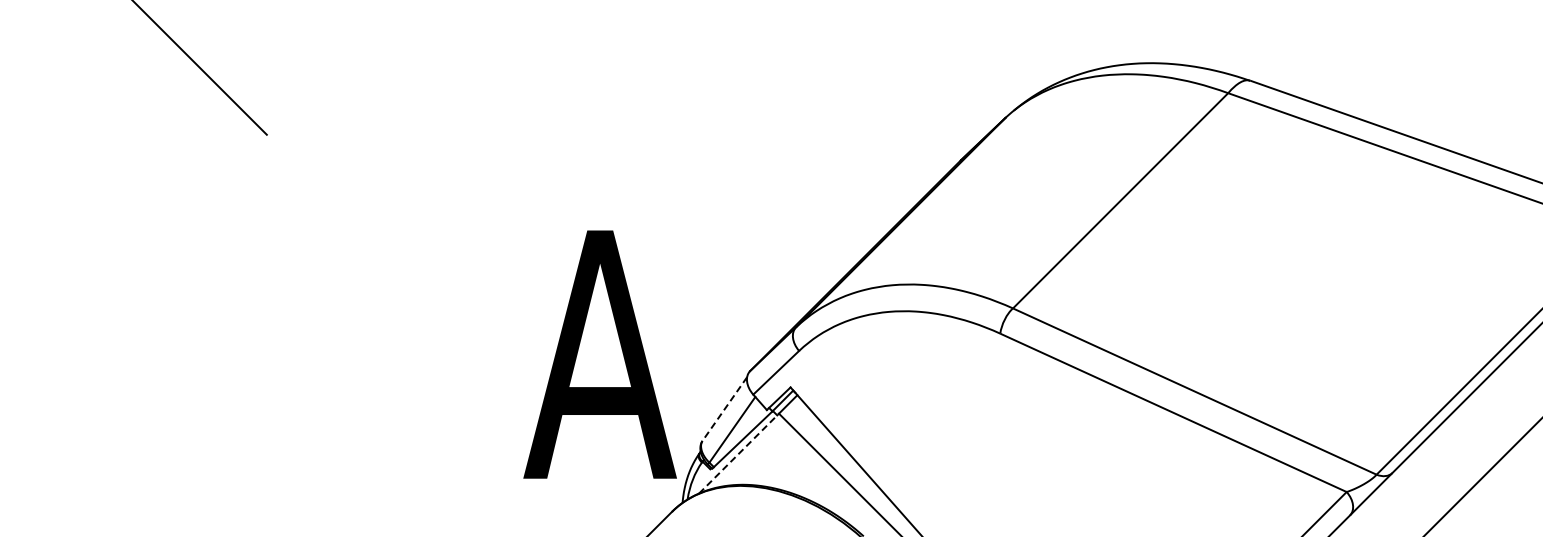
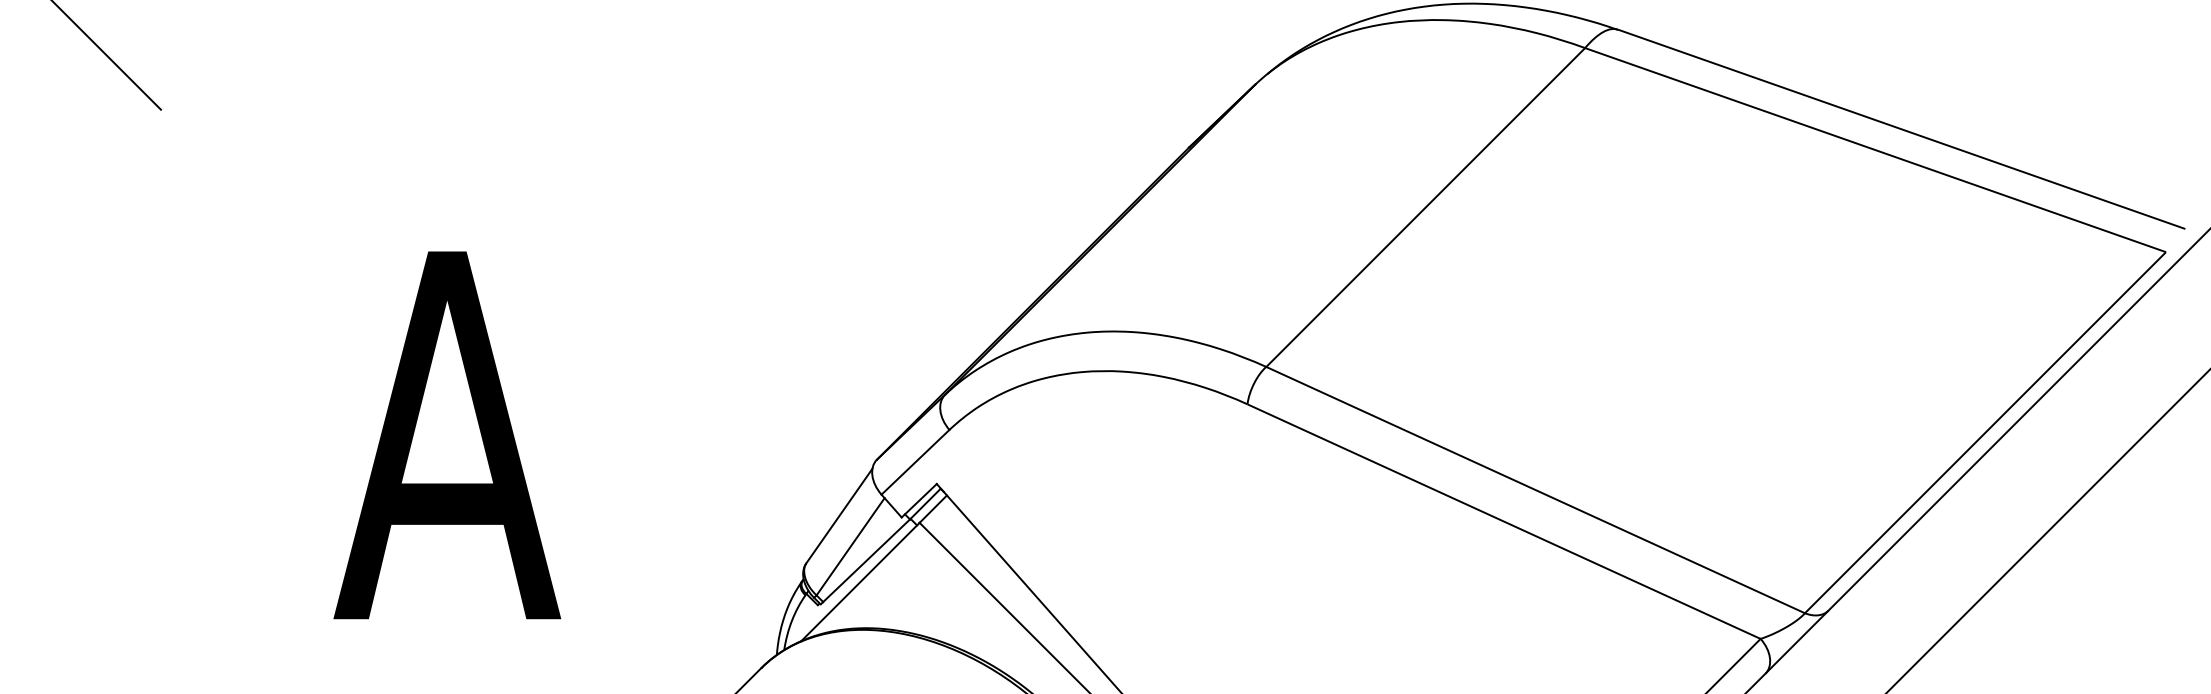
text: (599, 354) -> (446, 435), moved
line: (724, 409) -> (838, 516), dashed -> solid
line: (739, 453) -> (861, 581), dashed -> solid

